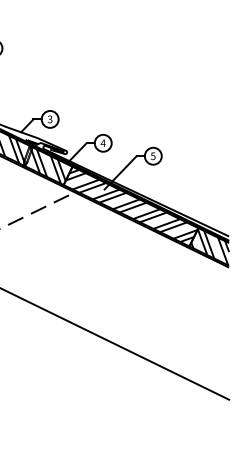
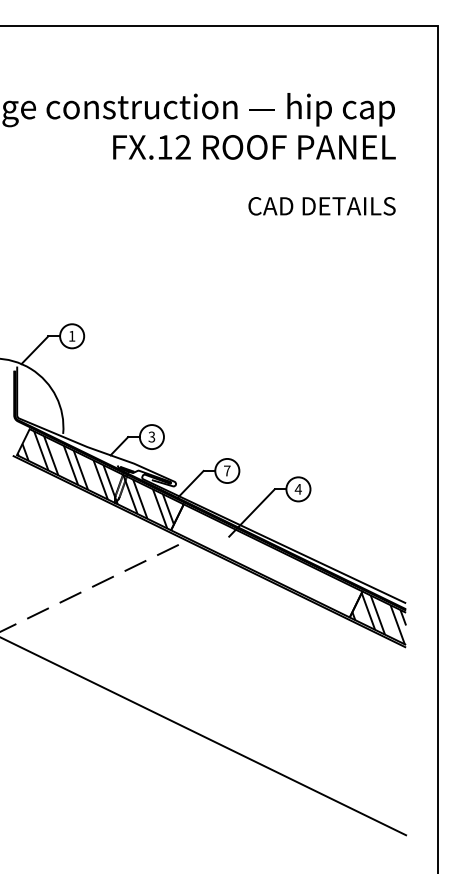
text: (102, 142) -> (226, 470), 4 -> 7
text: (152, 156) -> (297, 489), 5 -> 4
hatch: (131, 205) -> (267, 559), removed

